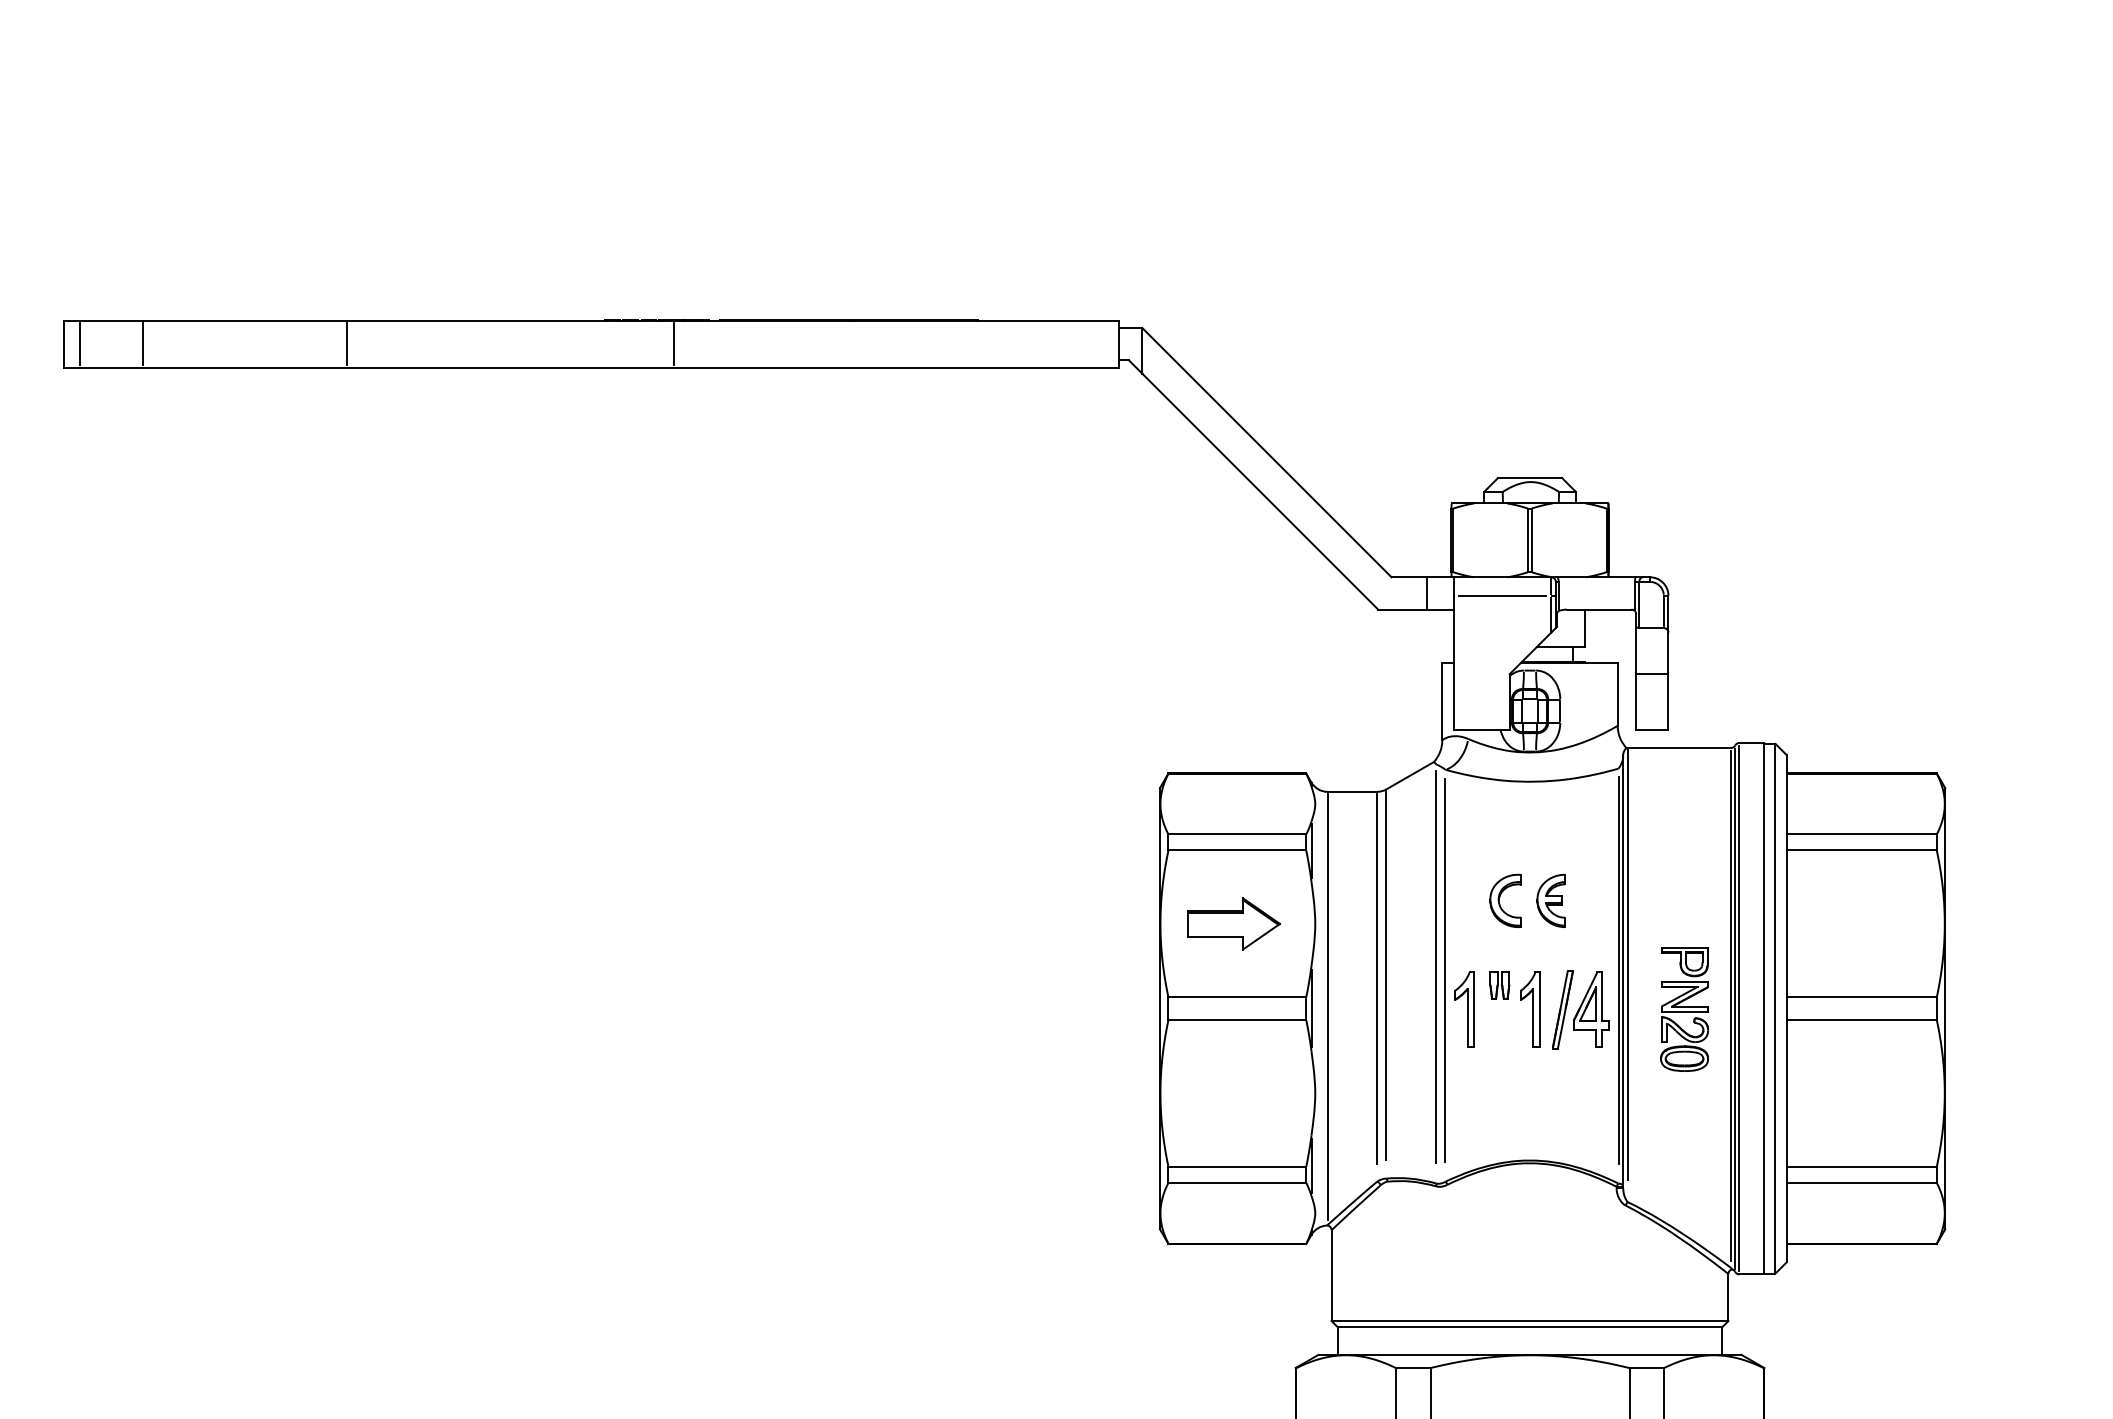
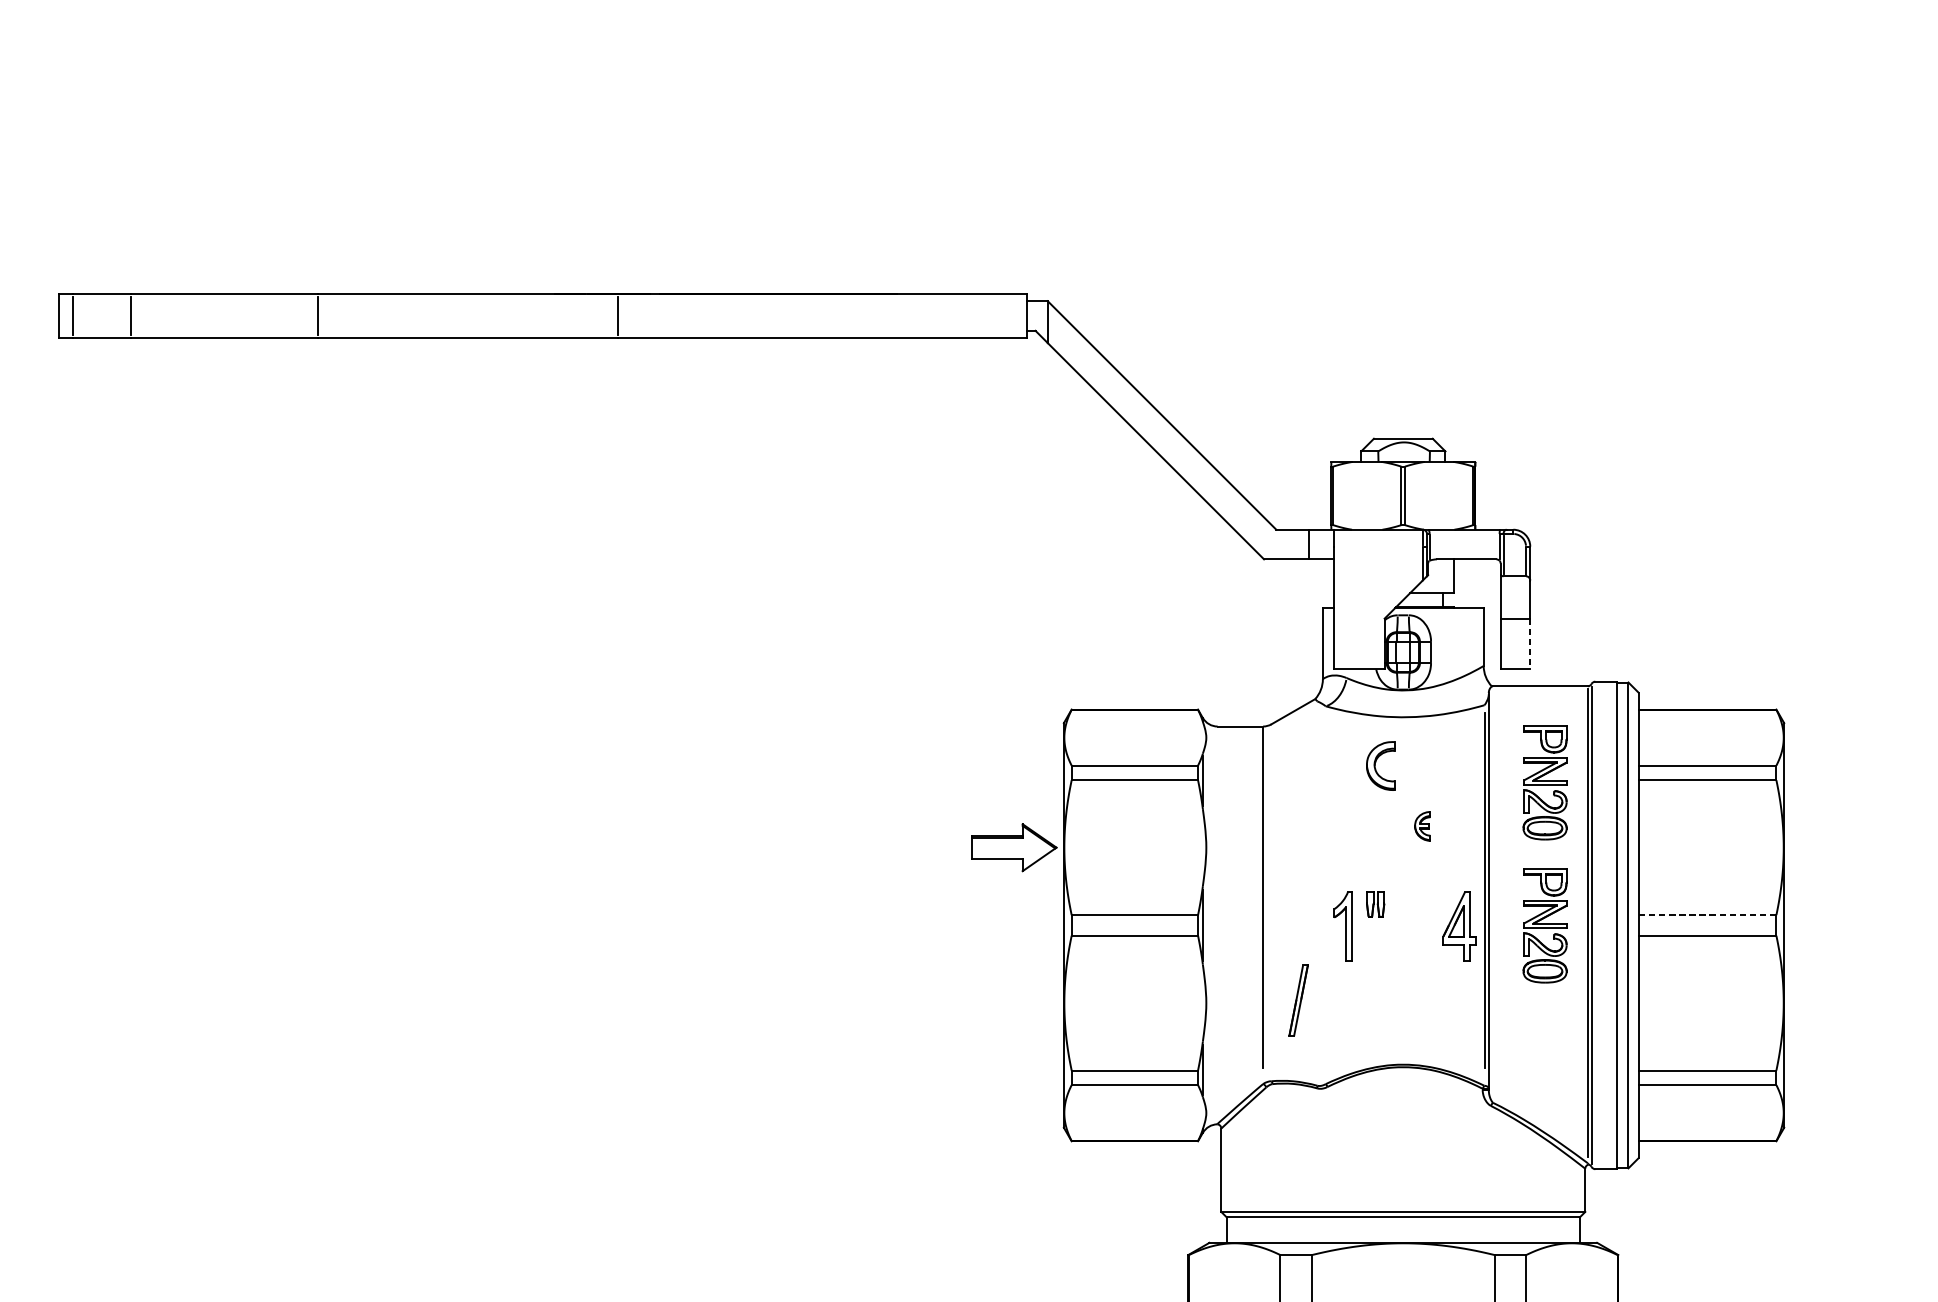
line: (1502, 595) -> (1378, 546), removed
line: (1668, 701) -> (1530, 643), solid -> dashed
part: (1684, 853) -> (1545, 783), added
part: (1505, 900) -> (1380, 765), moved
part: (1550, 900) -> (1422, 826), size x0.6
part: (1233, 923) -> (1013, 847), moved
line: (1627, 964) -> (1492, 884), removed
line: (1436, 966) -> (1317, 886), removed
line: (1445, 970) -> (1325, 890), removed
line: (1386, 975) -> (1271, 894), removed
line: (1861, 997) -> (1707, 915), solid -> dashed
line: (1327, 1007) -> (1217, 924), removed
line: (1739, 1008) -> (1595, 925), removed
part: (1530, 1009) -> (1403, 926), removed
part: (1562, 1009) -> (1298, 1000), moved

